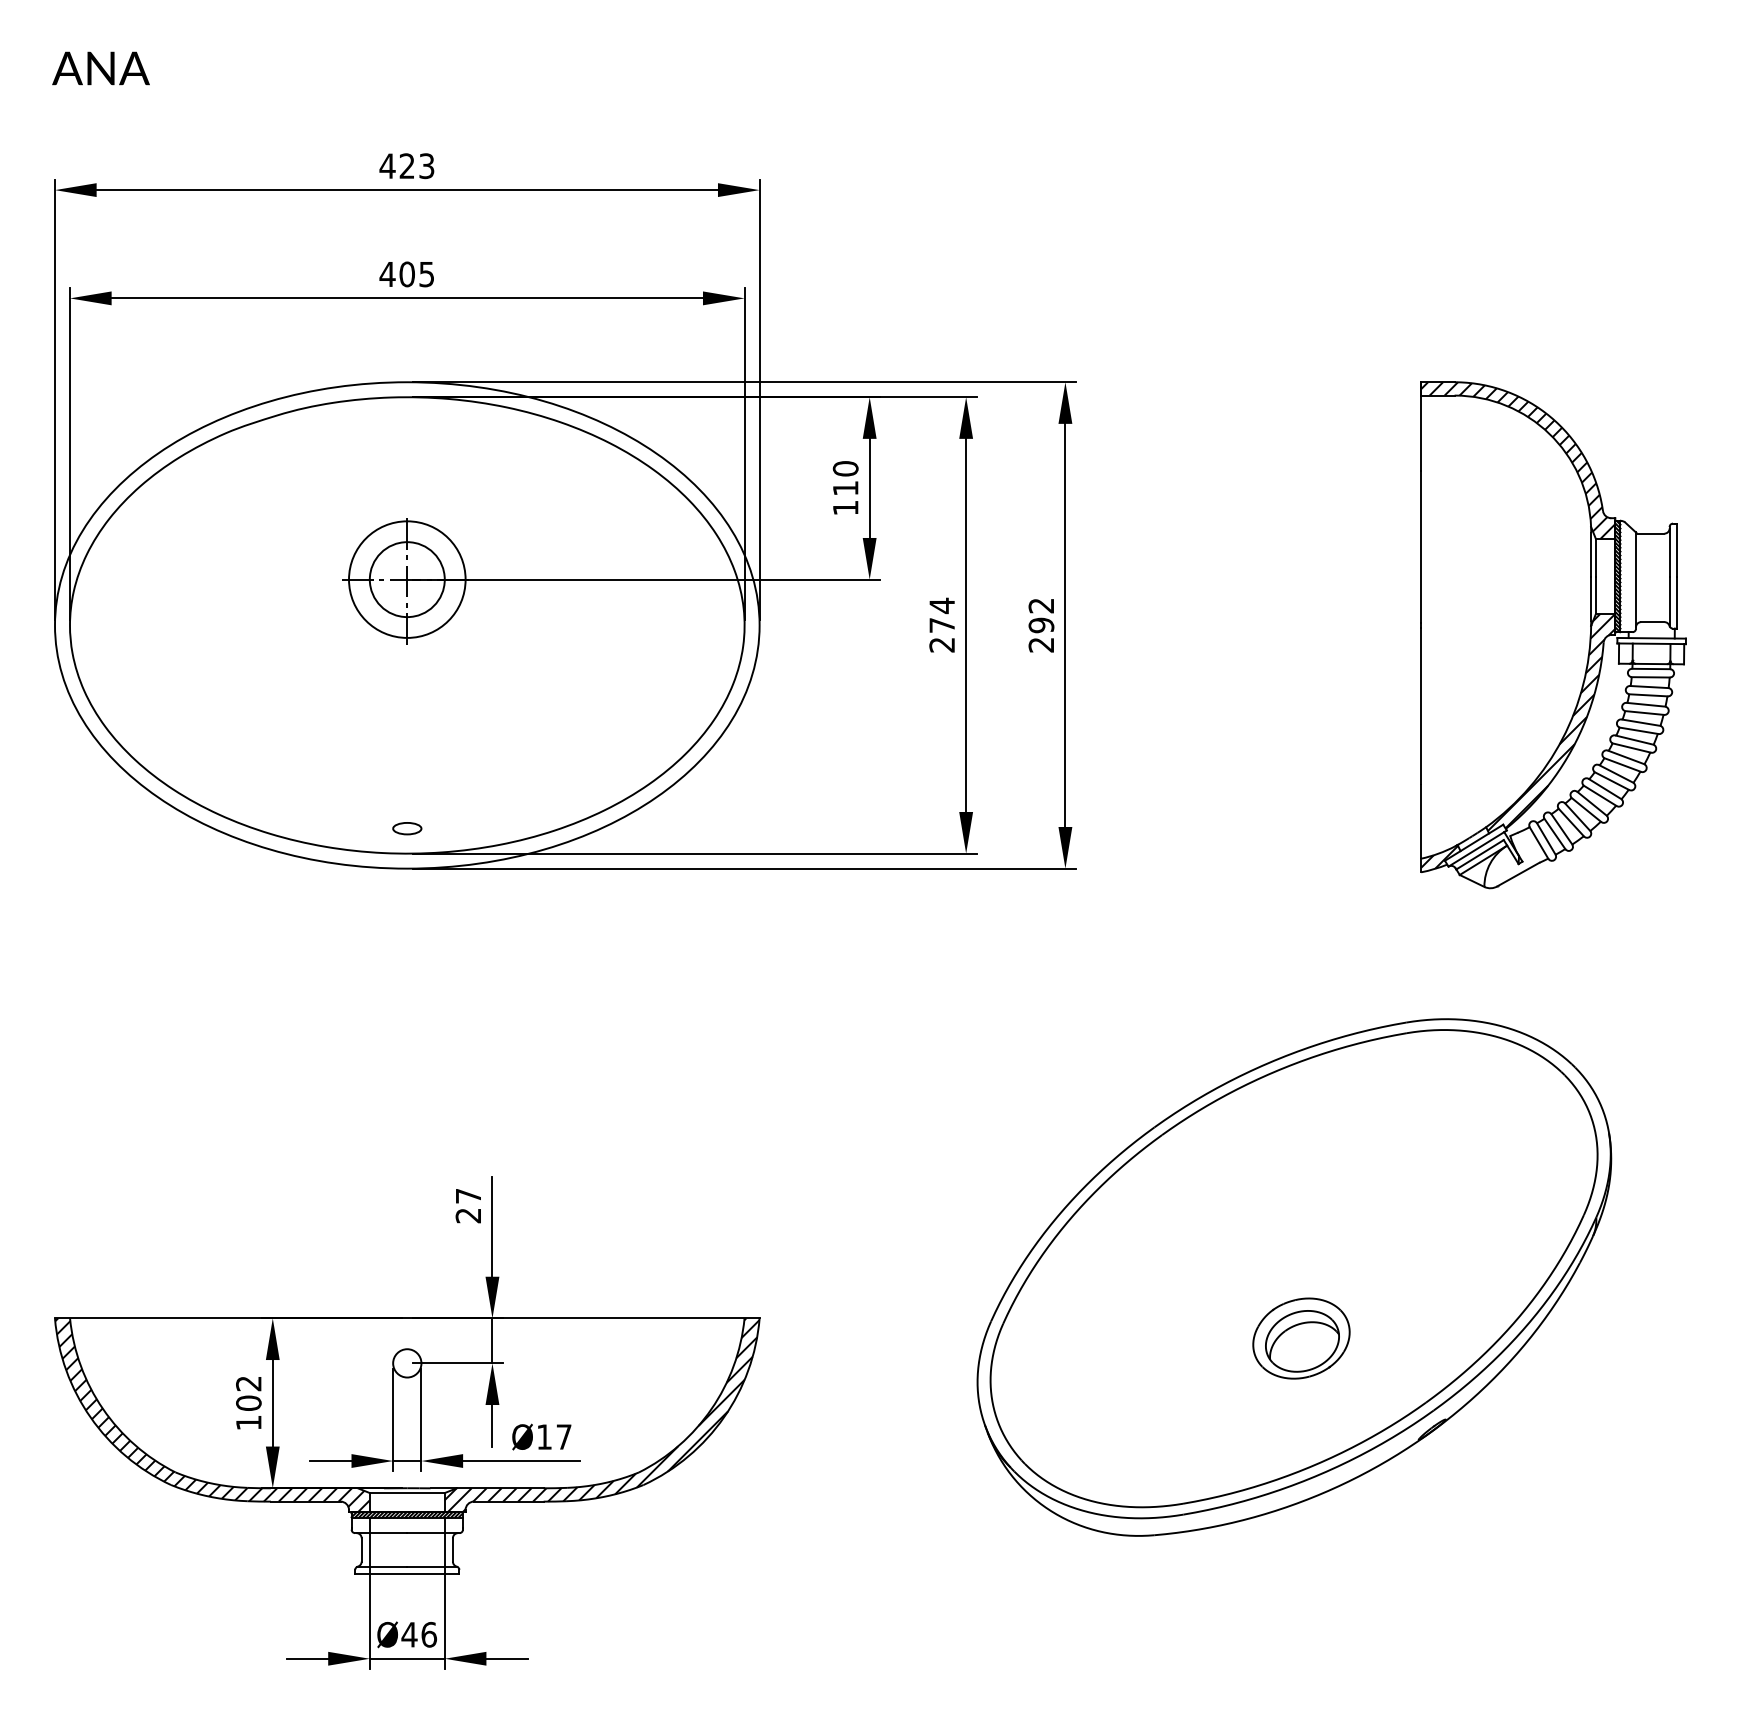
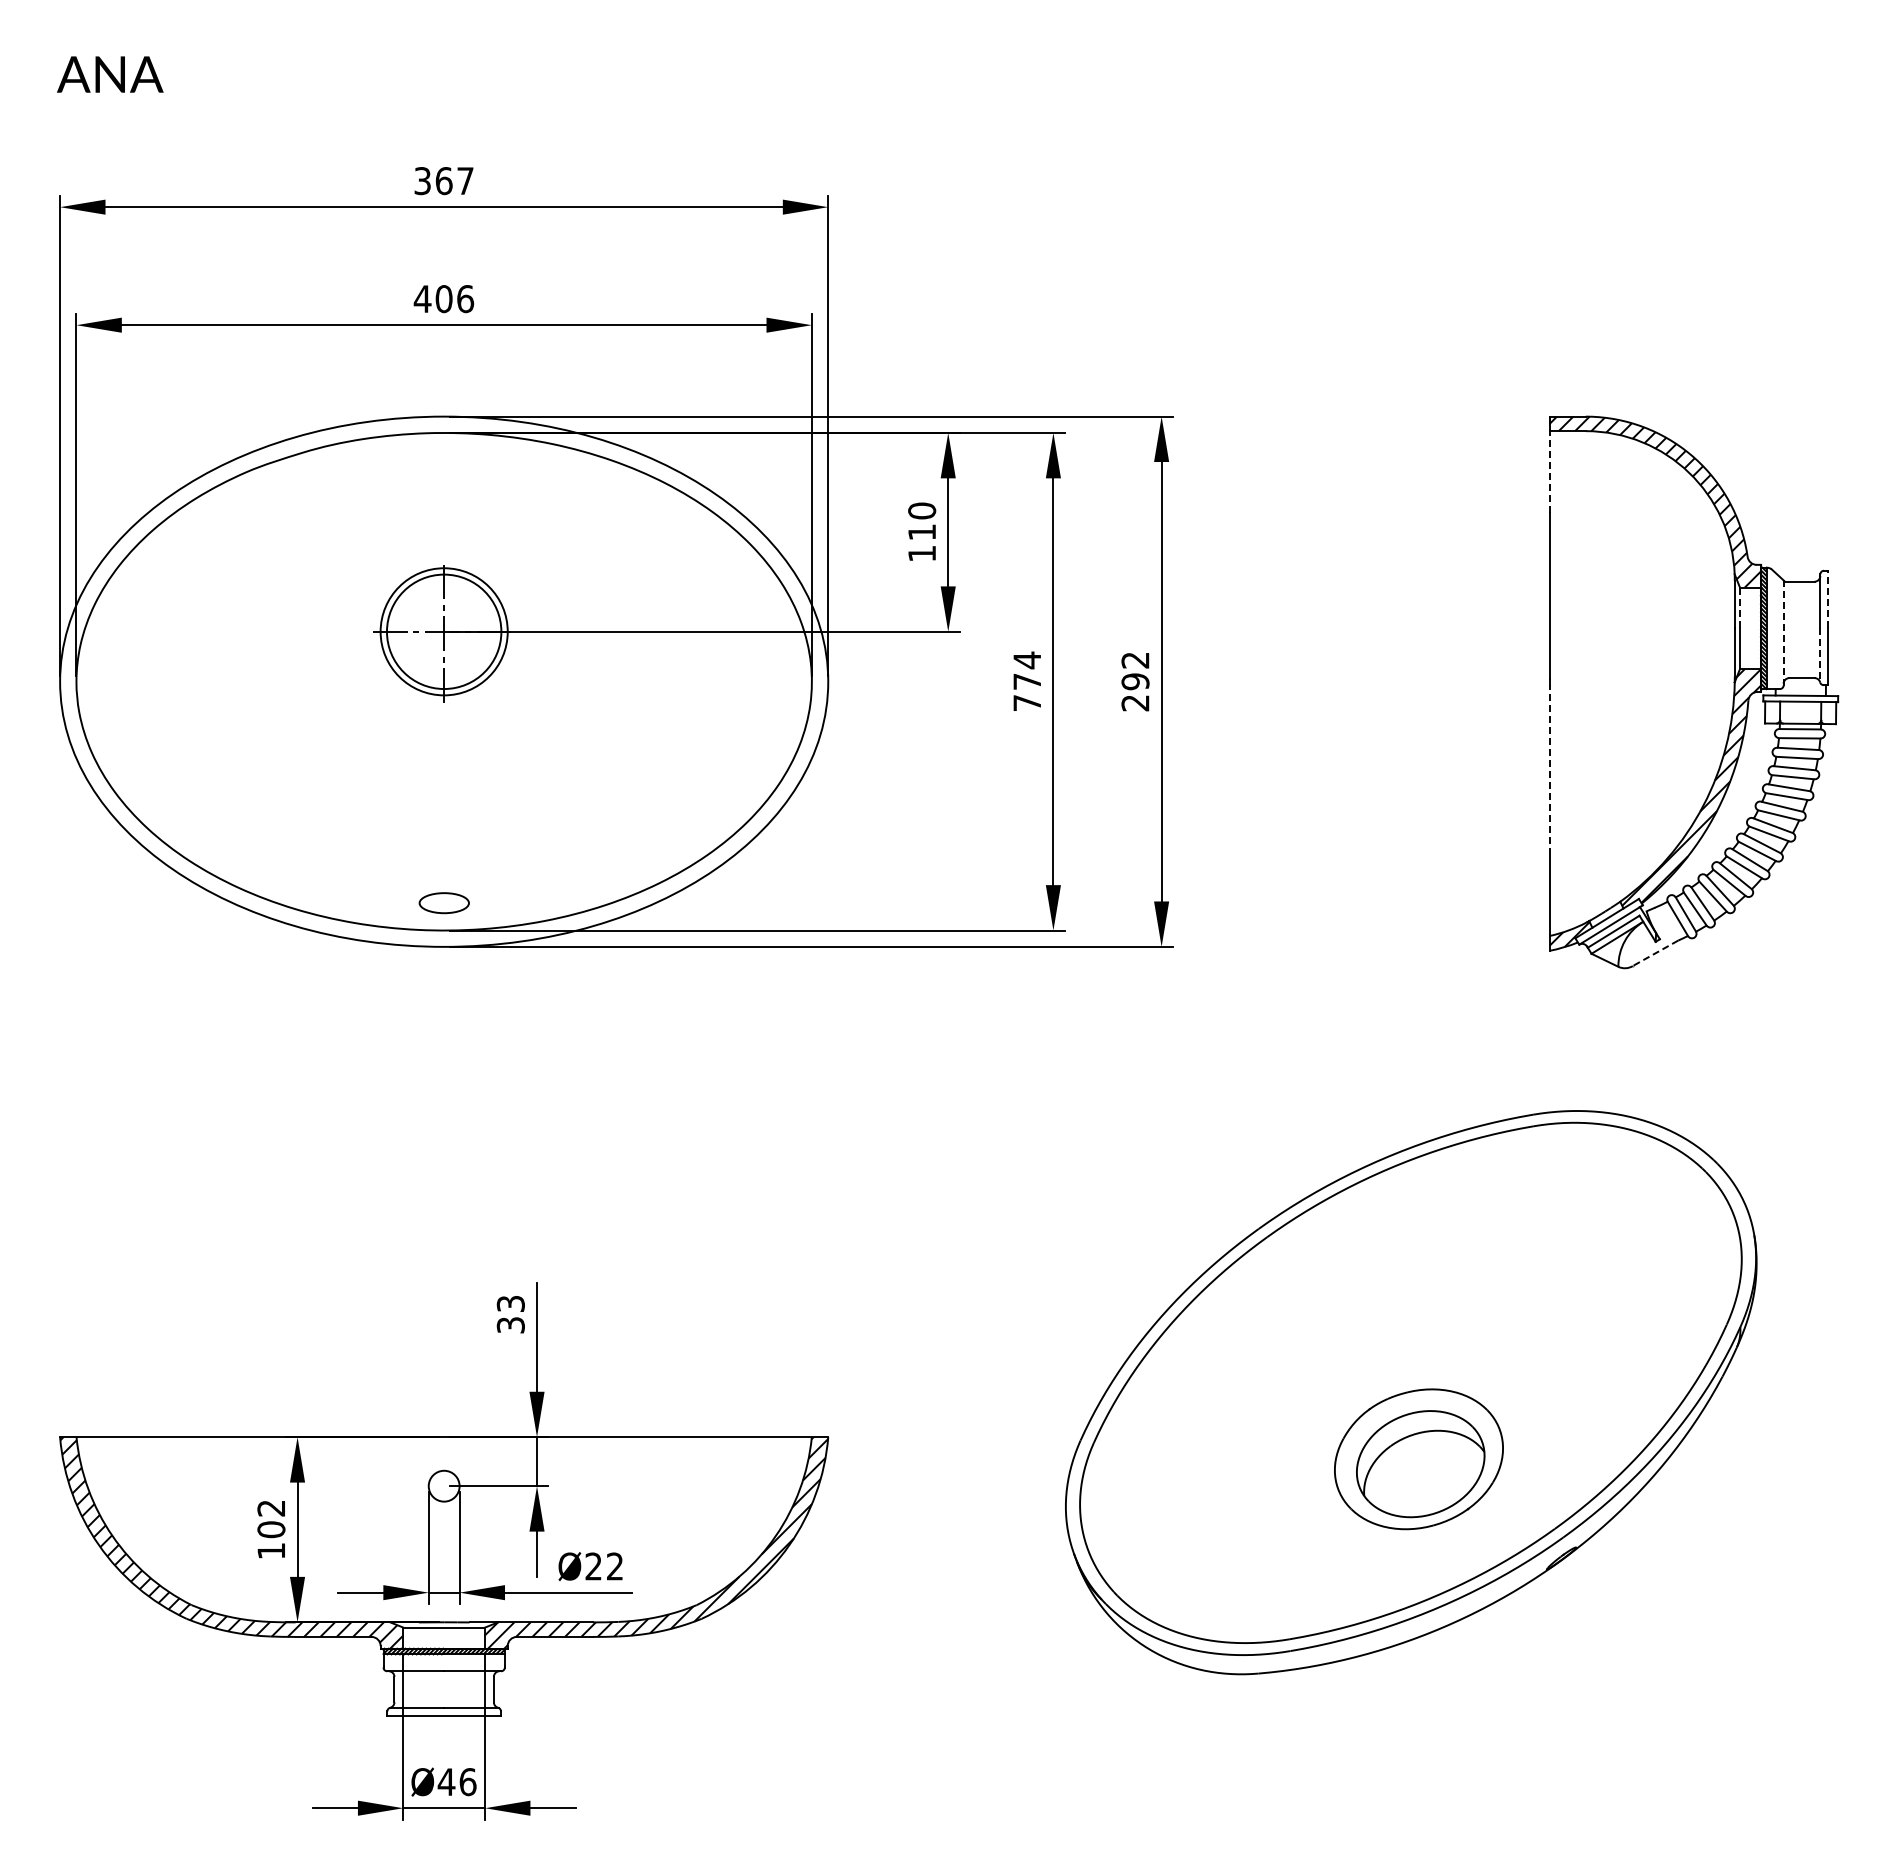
text: (406, 166) -> (443, 181), 423 -> 367
text: (426, 274) -> (465, 299), 405 -> 406
line: (1421, 426) -> (1549, 464), solid -> dashed
line: (1677, 549) -> (1828, 599), solid -> dashed
line: (1595, 558) -> (1739, 608), solid -> dashed
circle: (407, 579) -> (444, 631), size x1.4
line: (1635, 580) -> (1783, 632), solid -> dashed
line: (1669, 602) -> (1820, 656), solid -> dashed
text: (941, 645) -> (1026, 703), 274 -> 774
line: (1421, 705) -> (1549, 769), solid -> dashed
part: (406, 828) -> (443, 903), size x1.6
line: (1518, 874) -> (1655, 953), solid -> dashed
text: (468, 1205) -> (510, 1314), 27 -> 33
part: (1301, 1337) -> (1418, 1458), size x1.6
text: (553, 1437) -> (603, 1566), Ø17 -> Ø22

